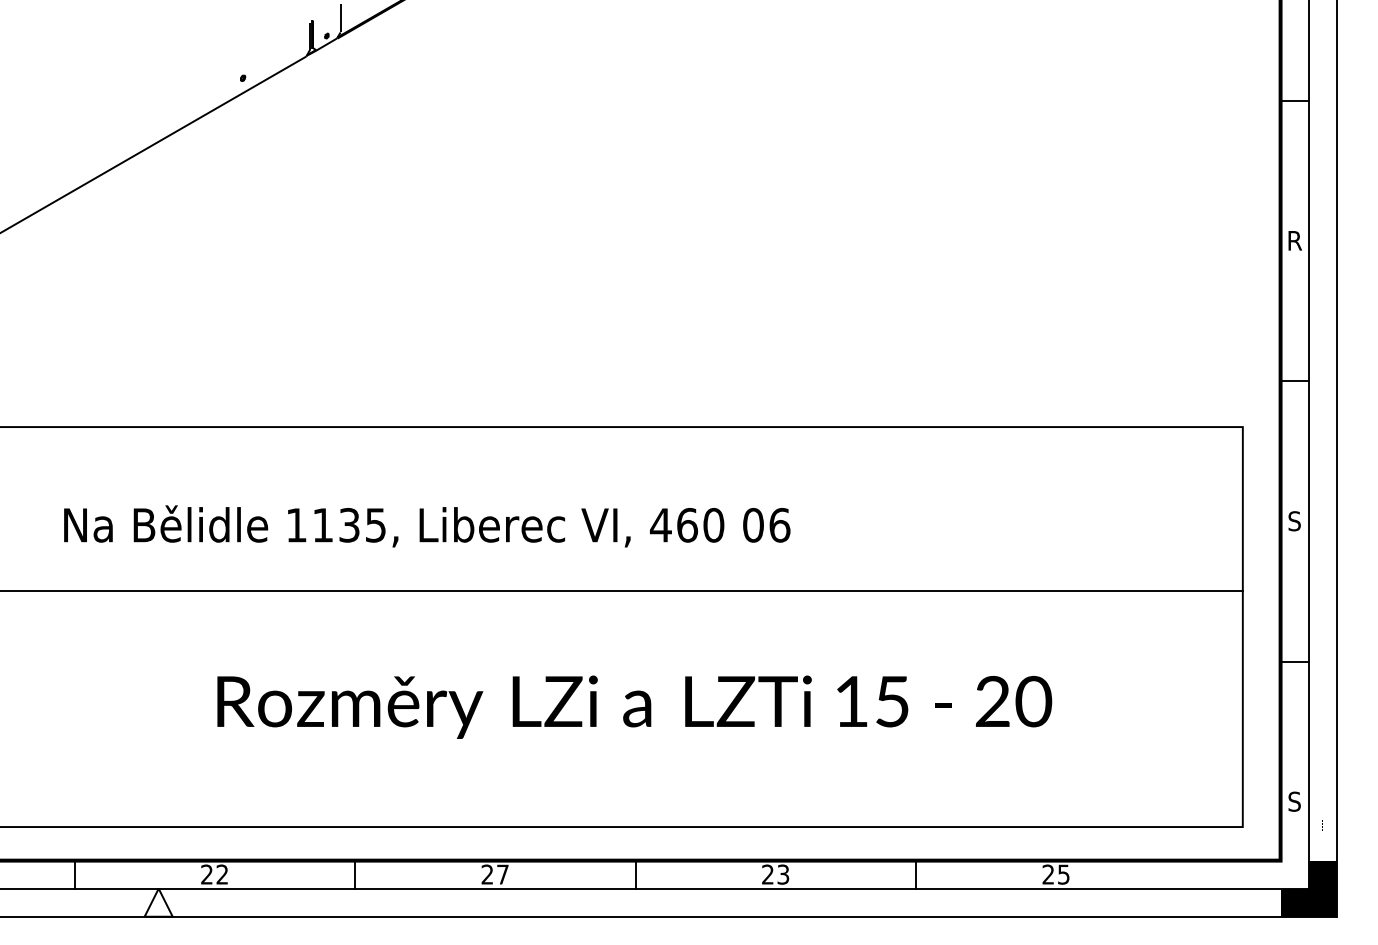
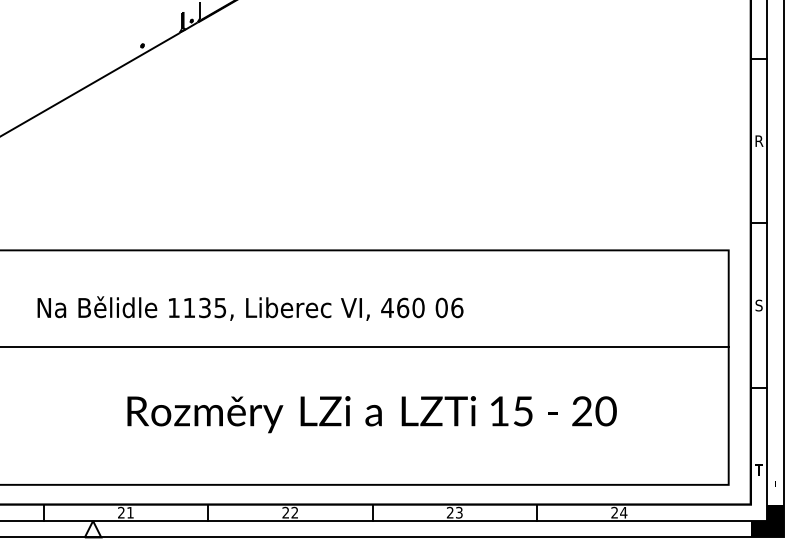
text: (1293, 800) -> (758, 469), S -> T
text: (222, 874) -> (130, 512), 22 -> 21
text: (502, 874) -> (294, 512), 27 -> 22
text: (1063, 874) -> (623, 512), 25 -> 24

